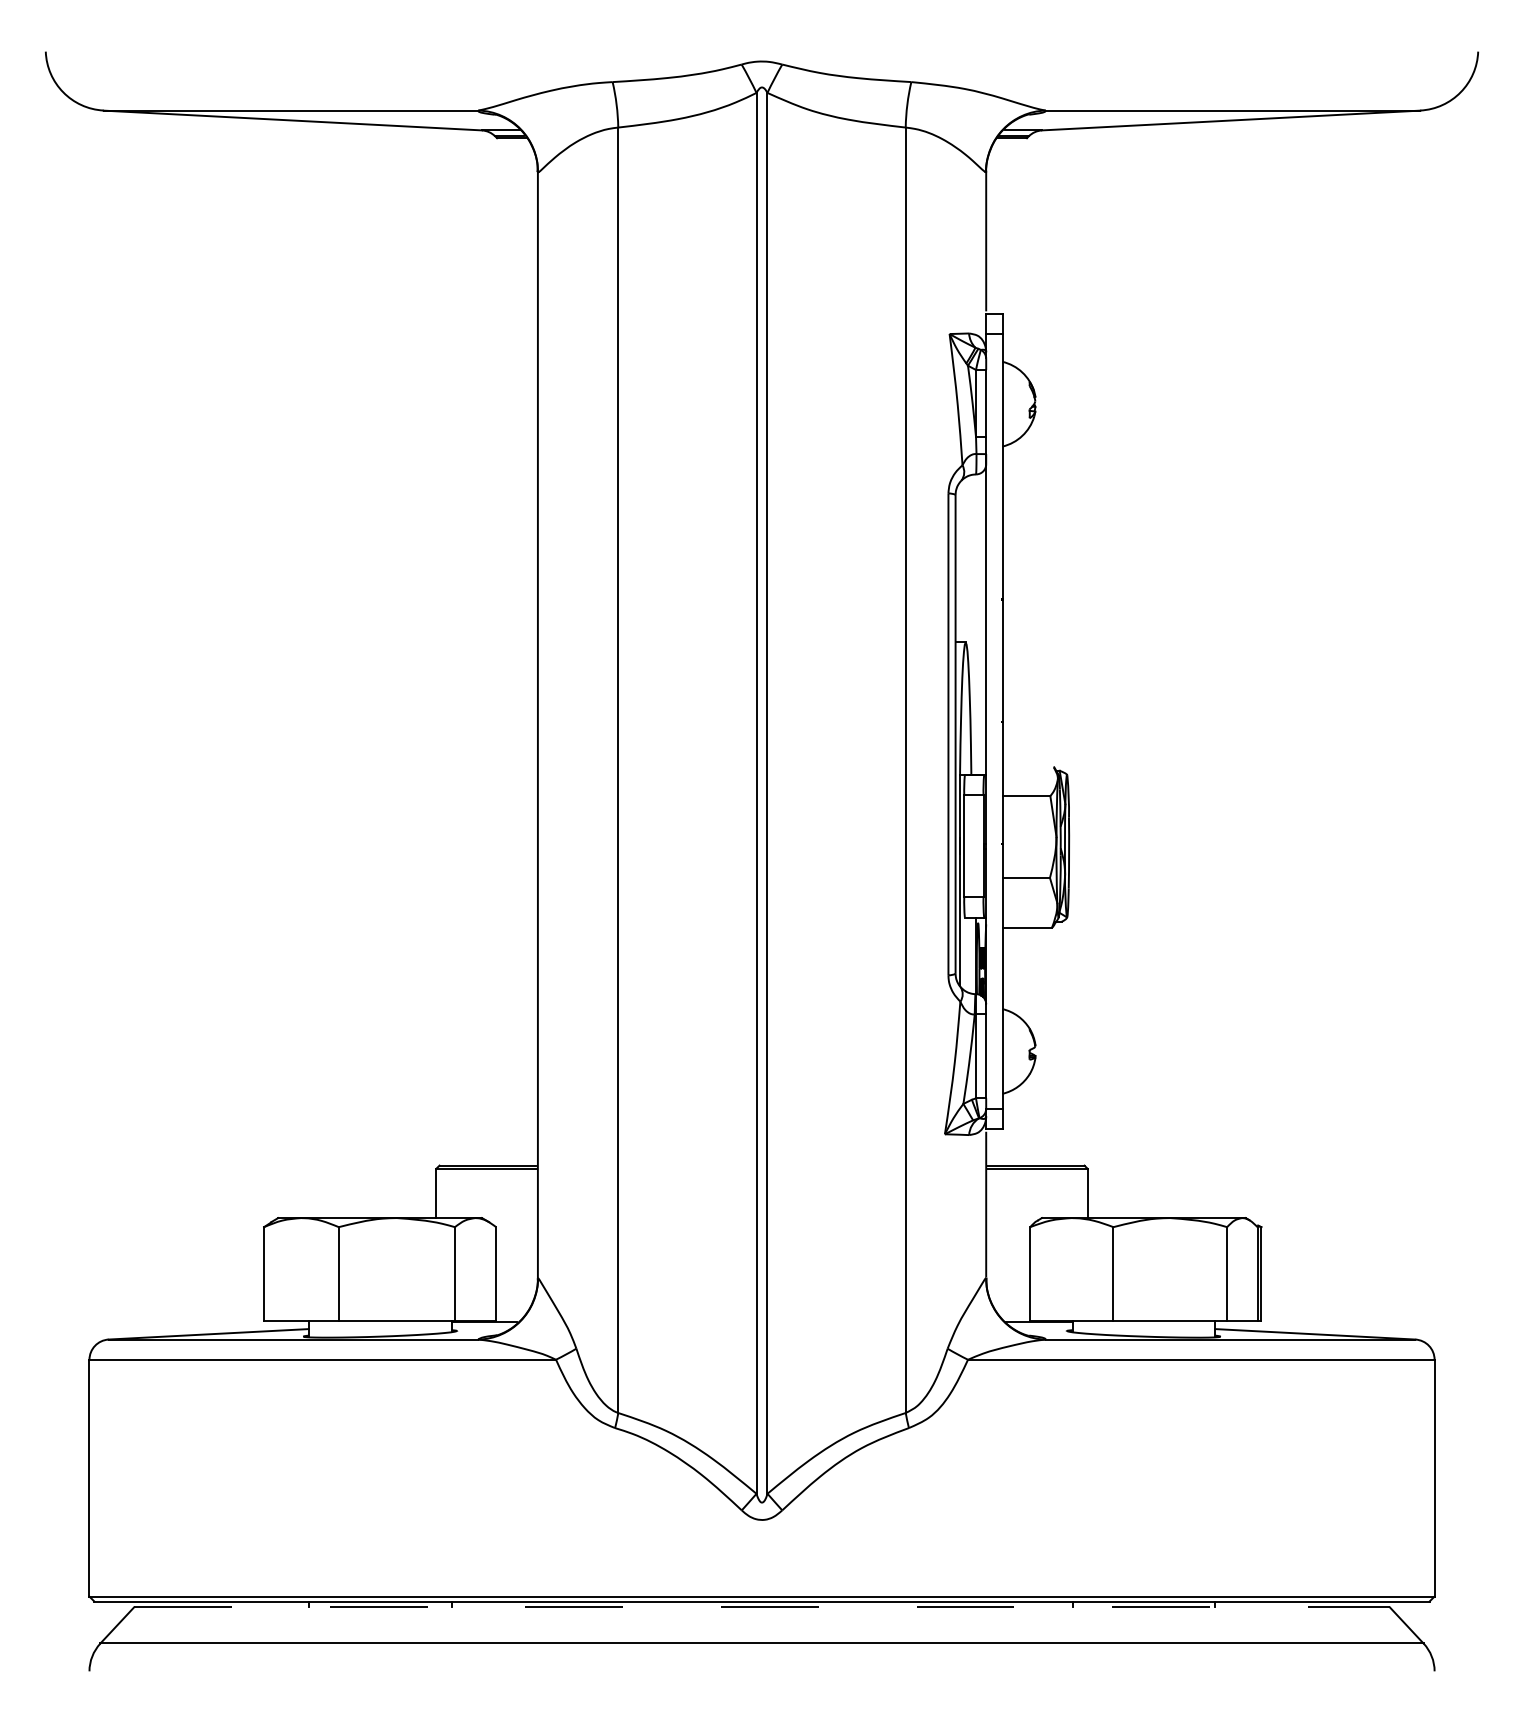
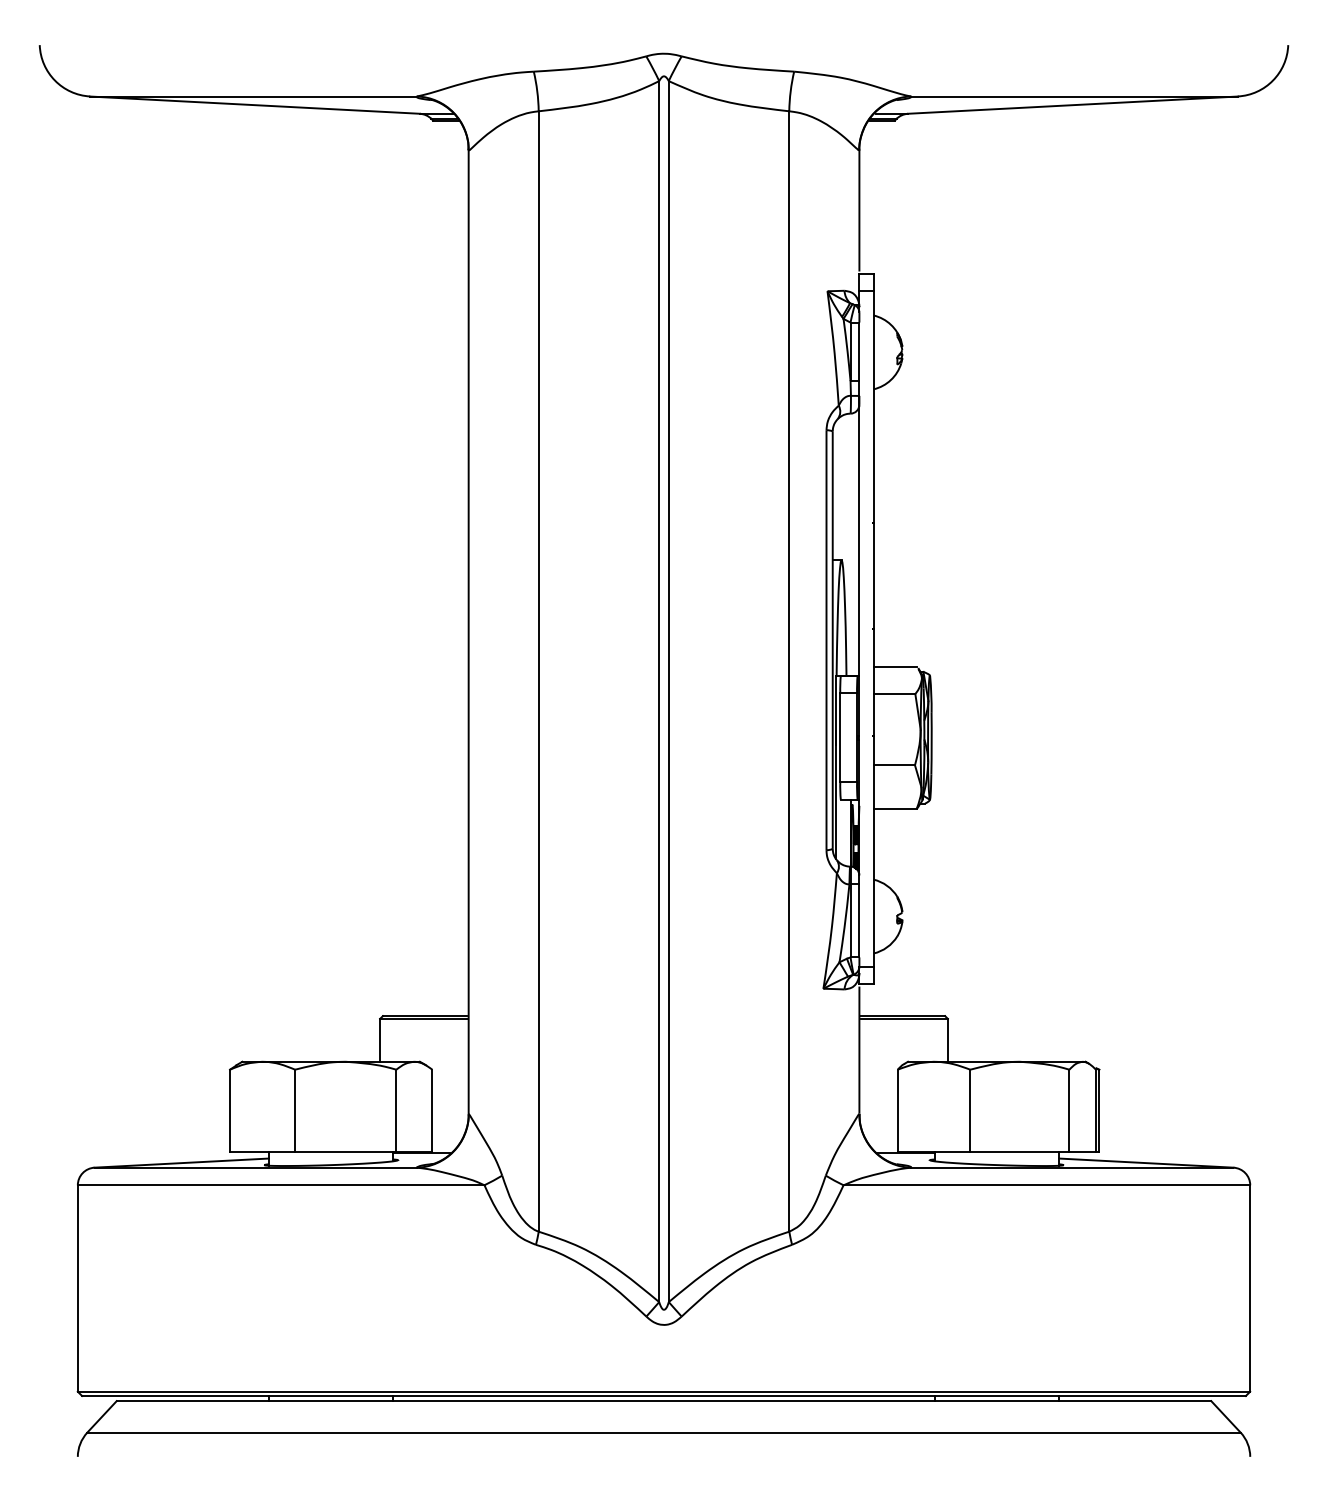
line: (1027, 764) -> (895, 666), added
line: (762, 1607) -> (664, 1401), dashed -> solid

